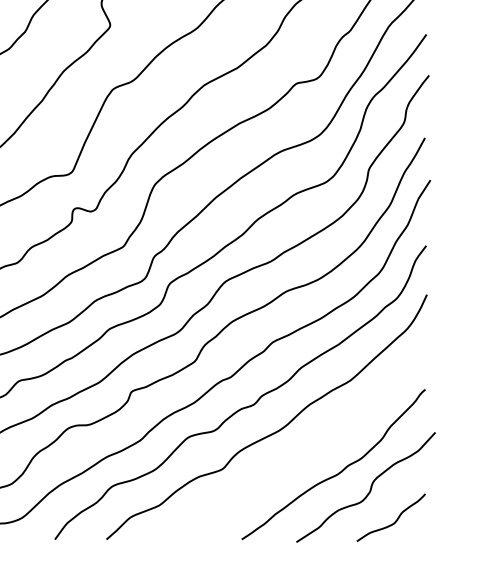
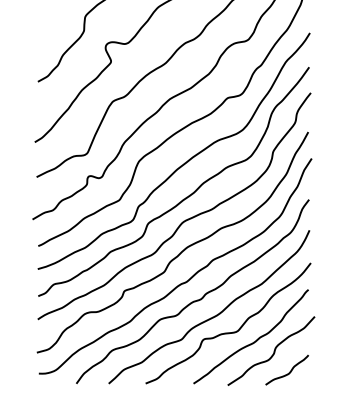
curve: (303, 456) -> (232, 331), added

